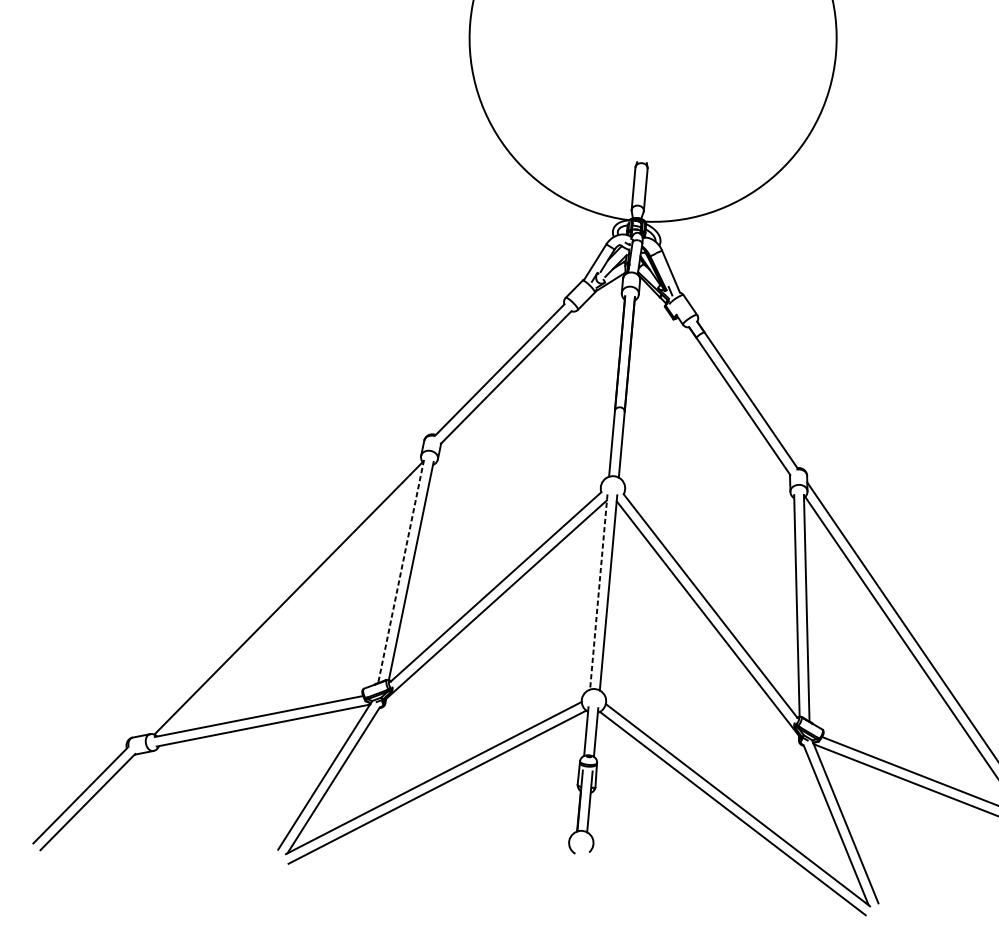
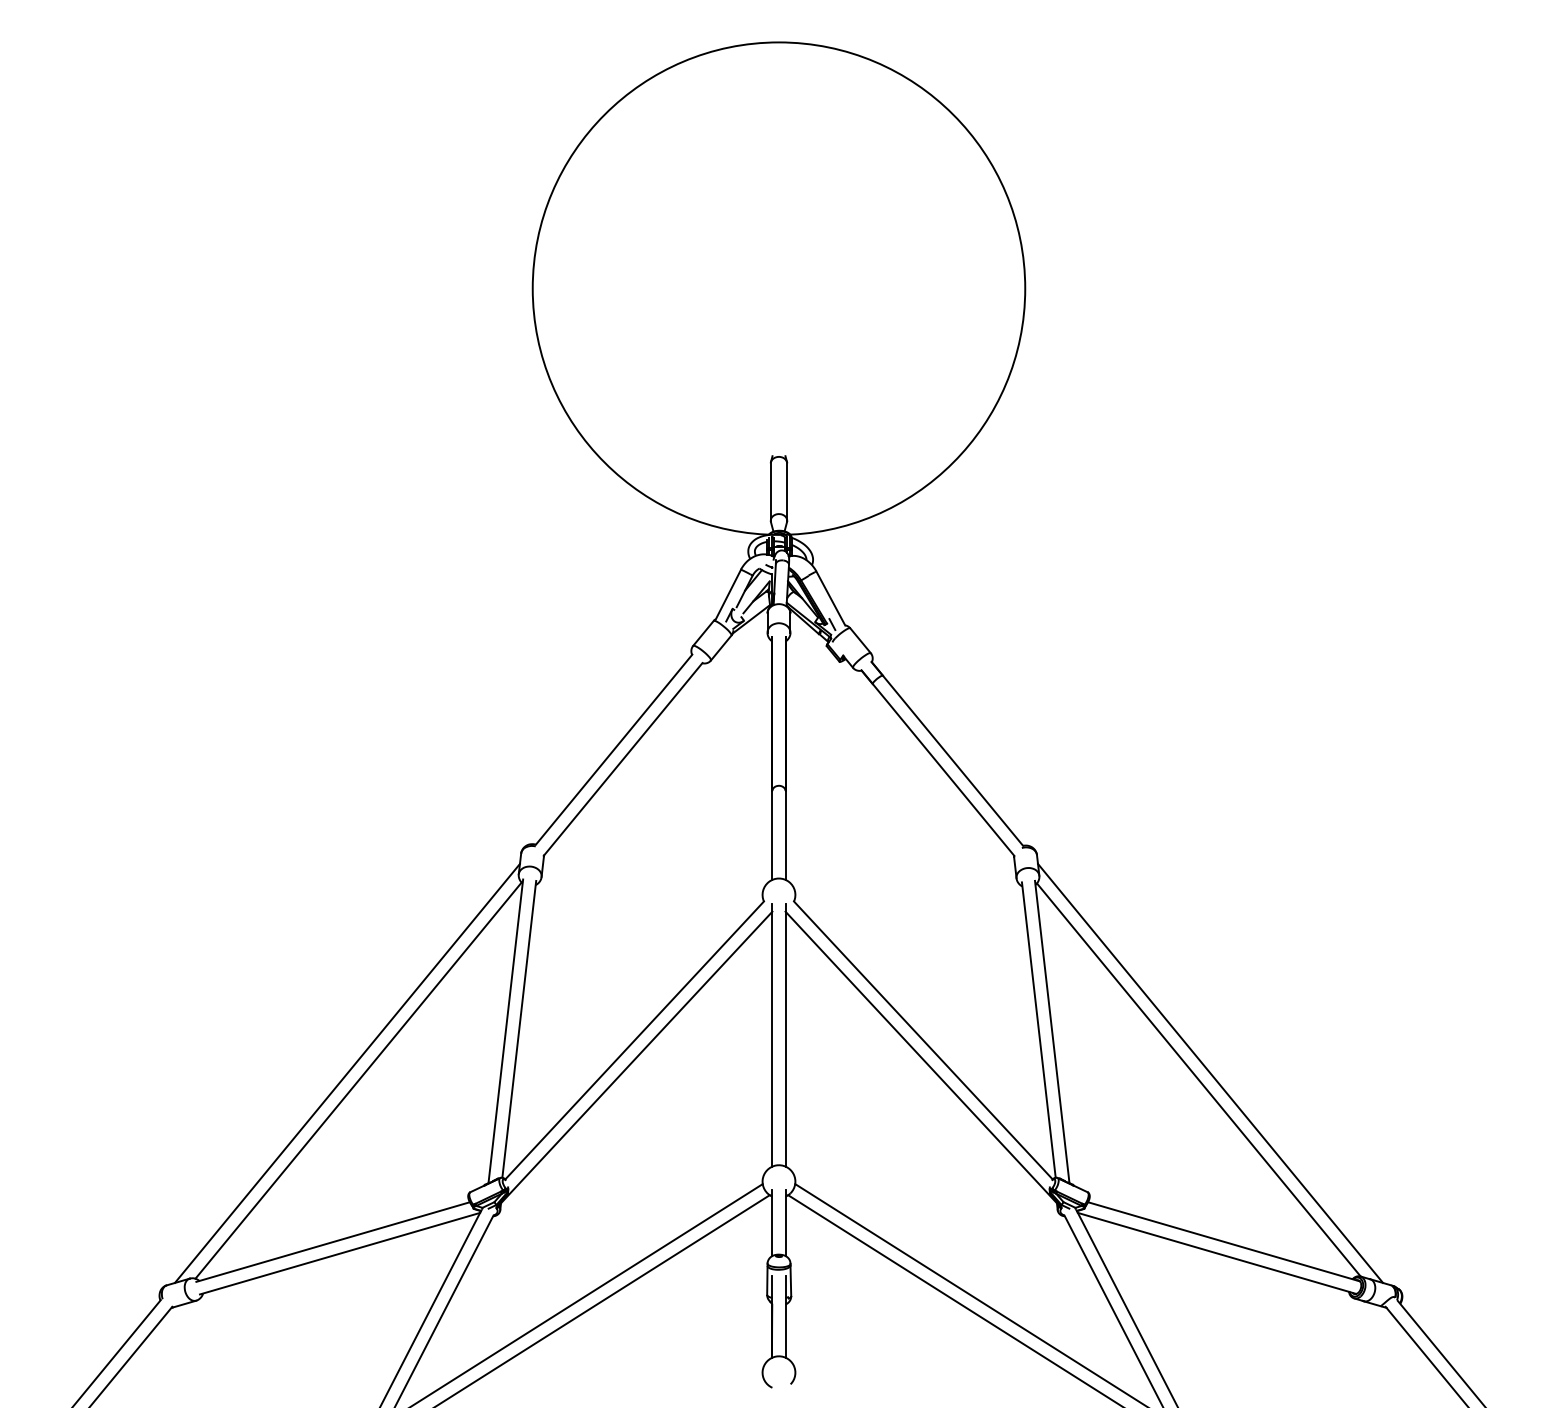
line: (400, 571) -> (505, 1031), dashed -> solid
line: (280, 591) -> (346, 1072), added
line: (598, 592) -> (772, 1035), dashed -> solid

